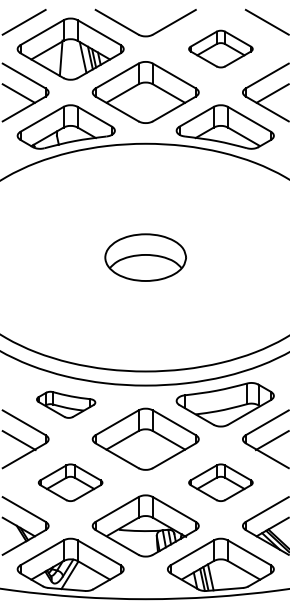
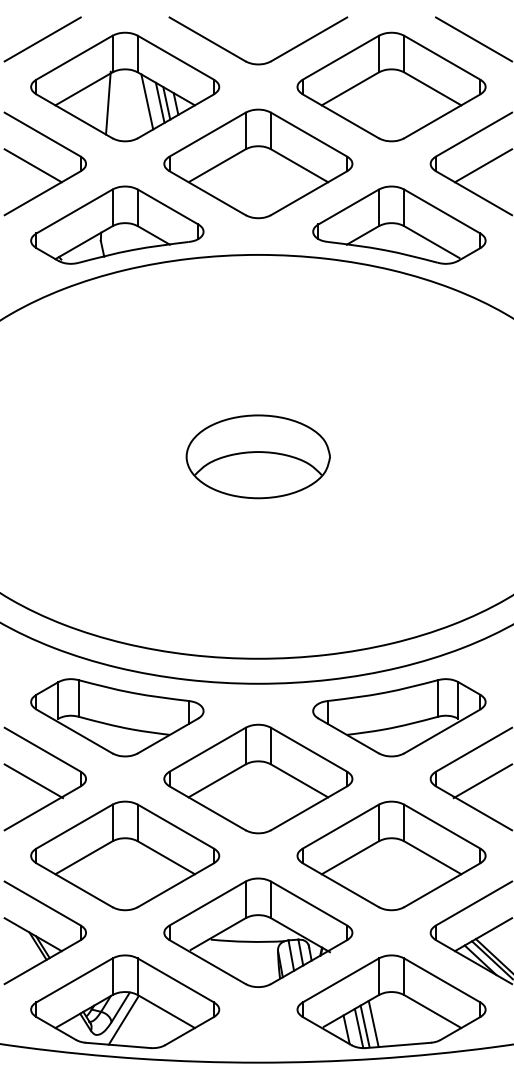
part: (220, 48) -> (390, 85), size x1.67
part: (65, 404) -> (115, 717), size x1.67
part: (70, 482) -> (124, 855), size x1.67
part: (220, 482) -> (390, 855), size x1.67

